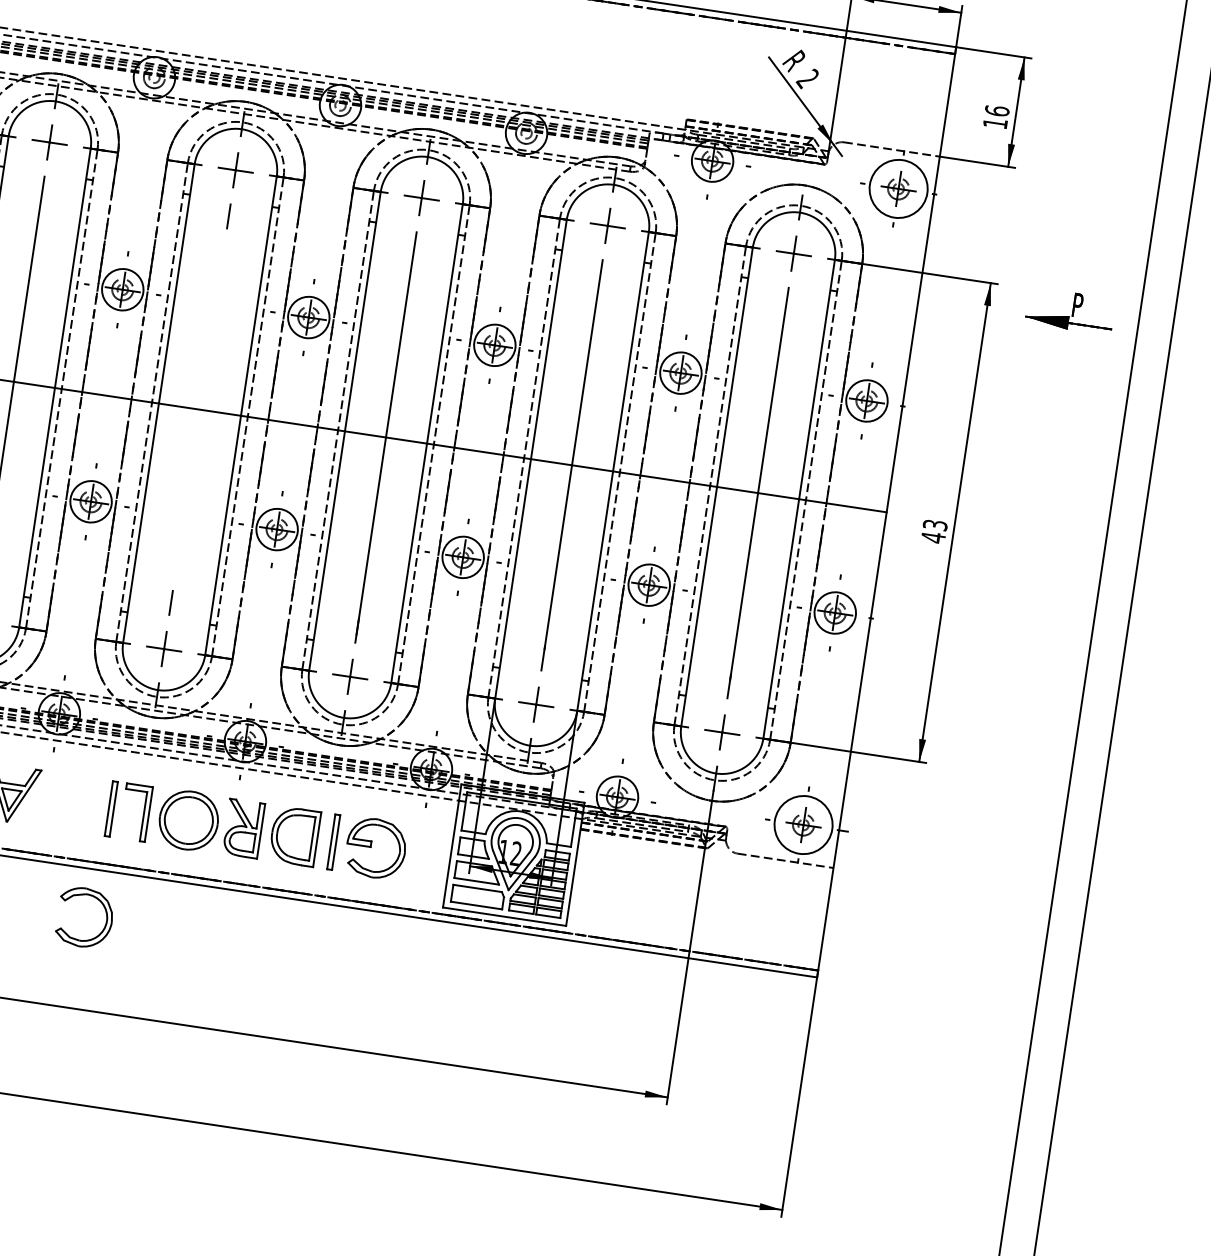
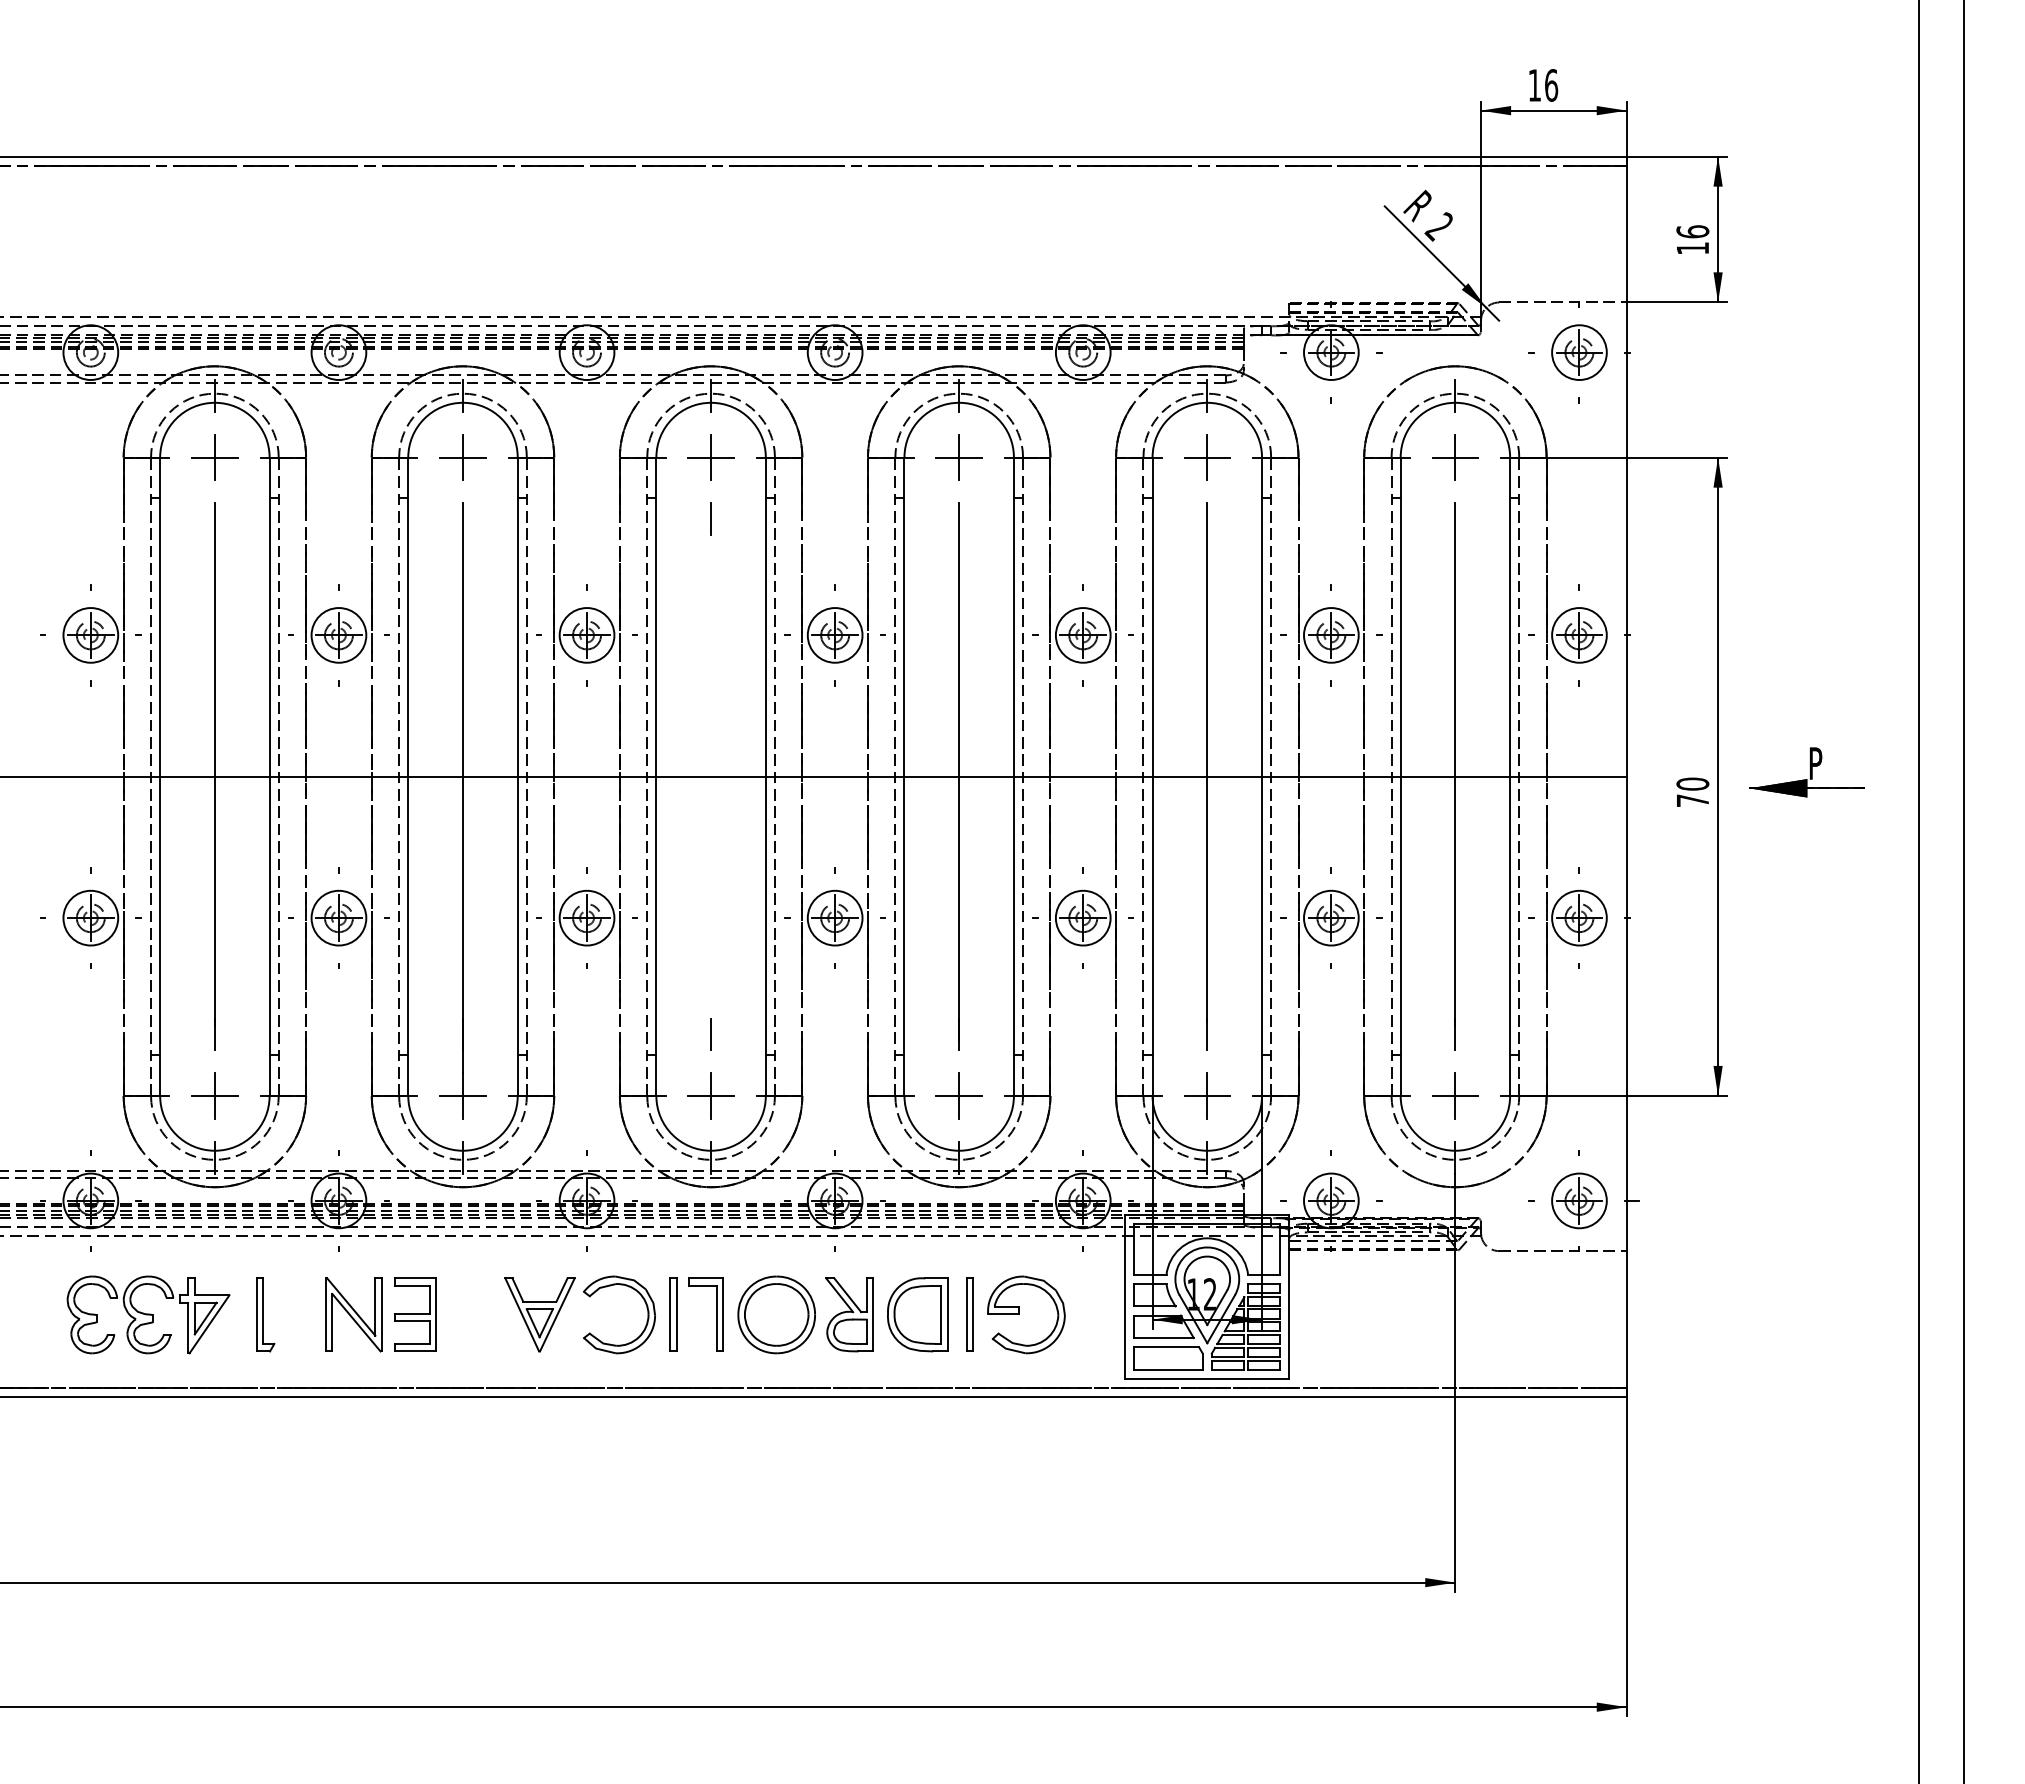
circle: (898, 188) -> (1579, 352), size x0.71
part: (1069, 311) -> (1806, 772), moved
text: (934, 531) -> (1692, 792), 43 -> 70
circle: (803, 824) -> (1579, 1200), size x0.71
part: (106, 915) -> (646, 1308), moved

